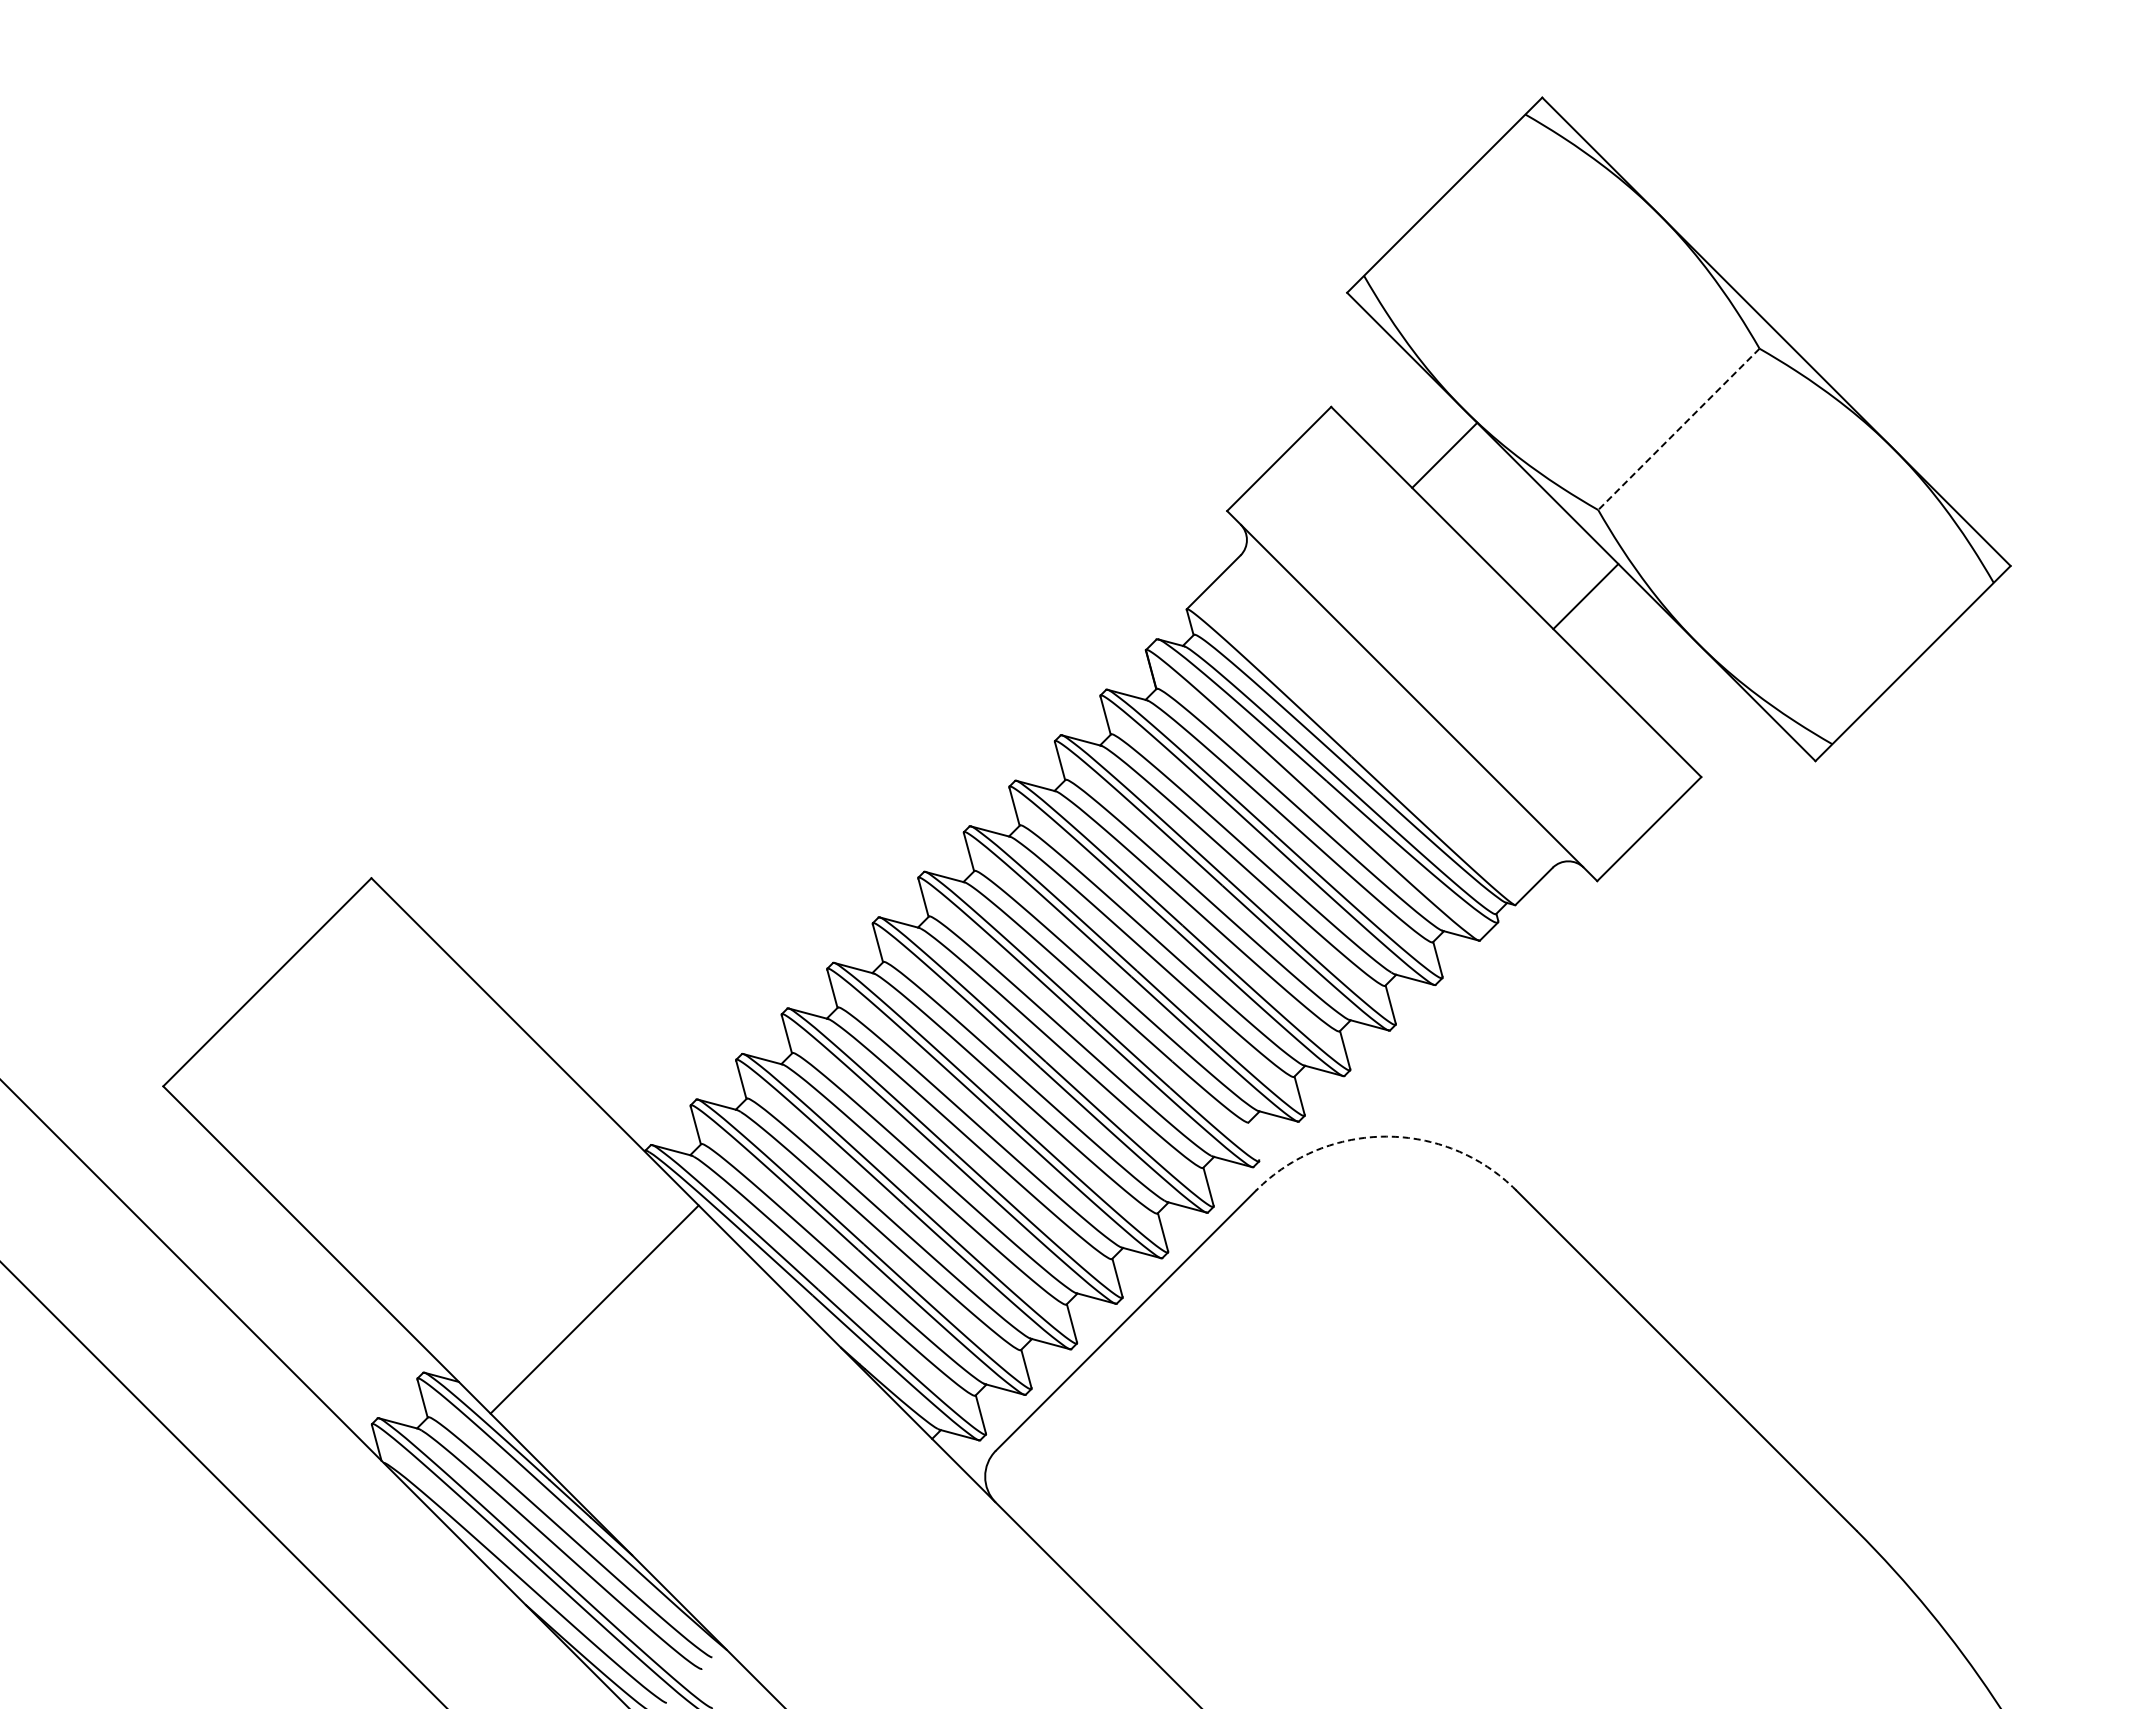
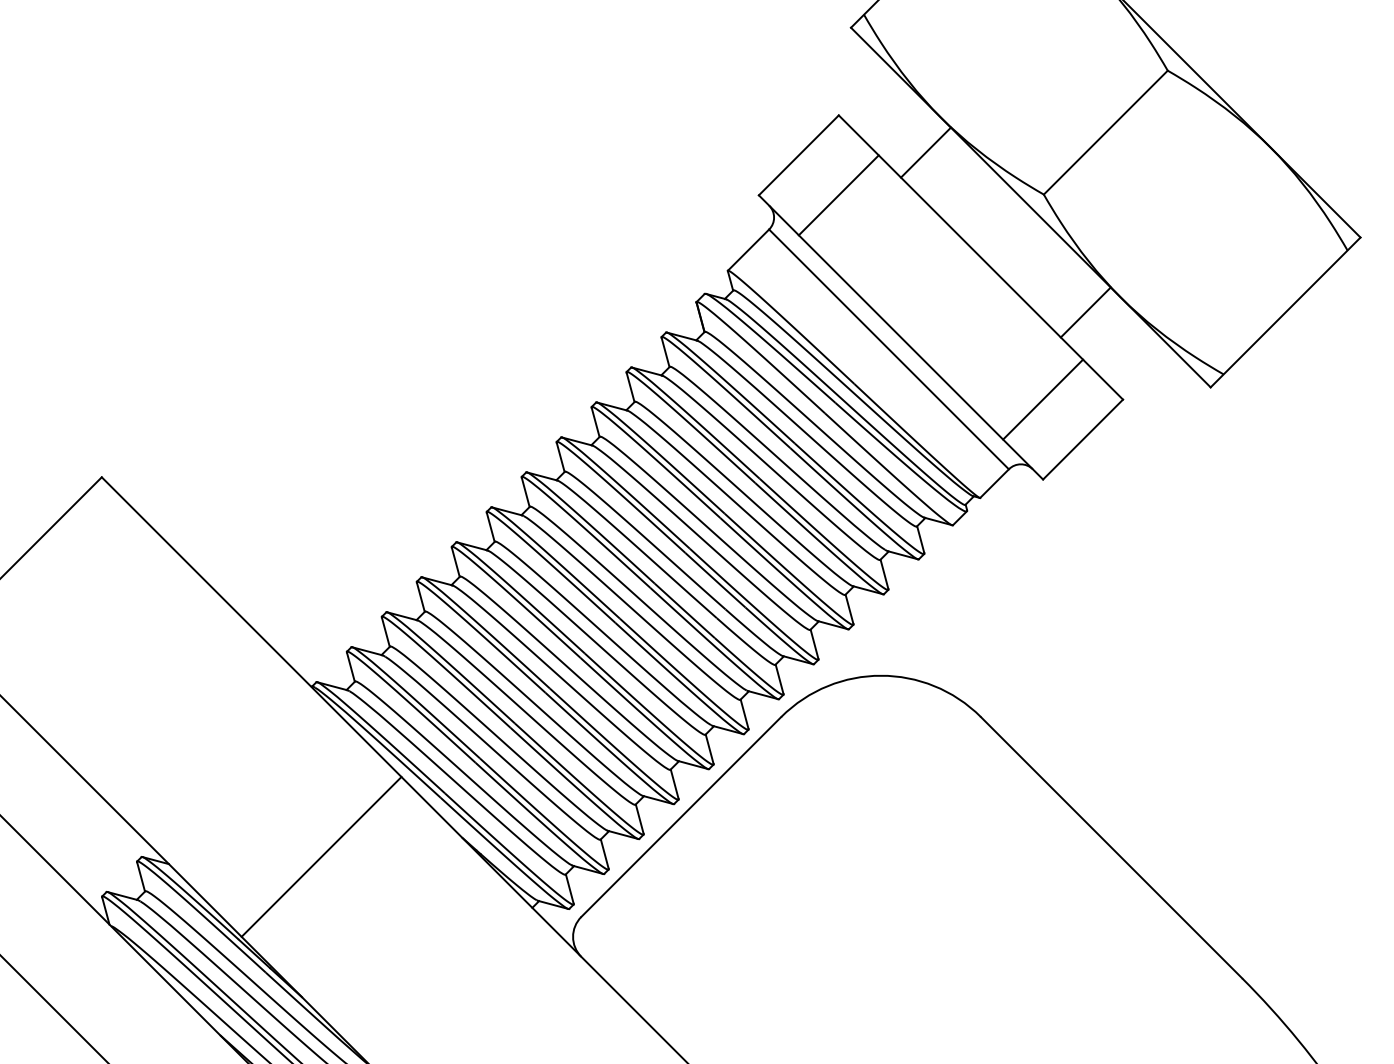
line: (1678, 429) -> (1105, 132), dashed -> solid
line: (1331, 510) -> (839, 194), added
line: (1585, 596) -> (1085, 312), moved
line: (1396, 711) -> (888, 349), added
line: (1597, 777) -> (1043, 399), added
arc: (1386, 1136) -> (881, 675), dashed -> solid
line: (1254, 1141) -> (779, 679), added
line: (594, 1309) -> (321, 856), moved

